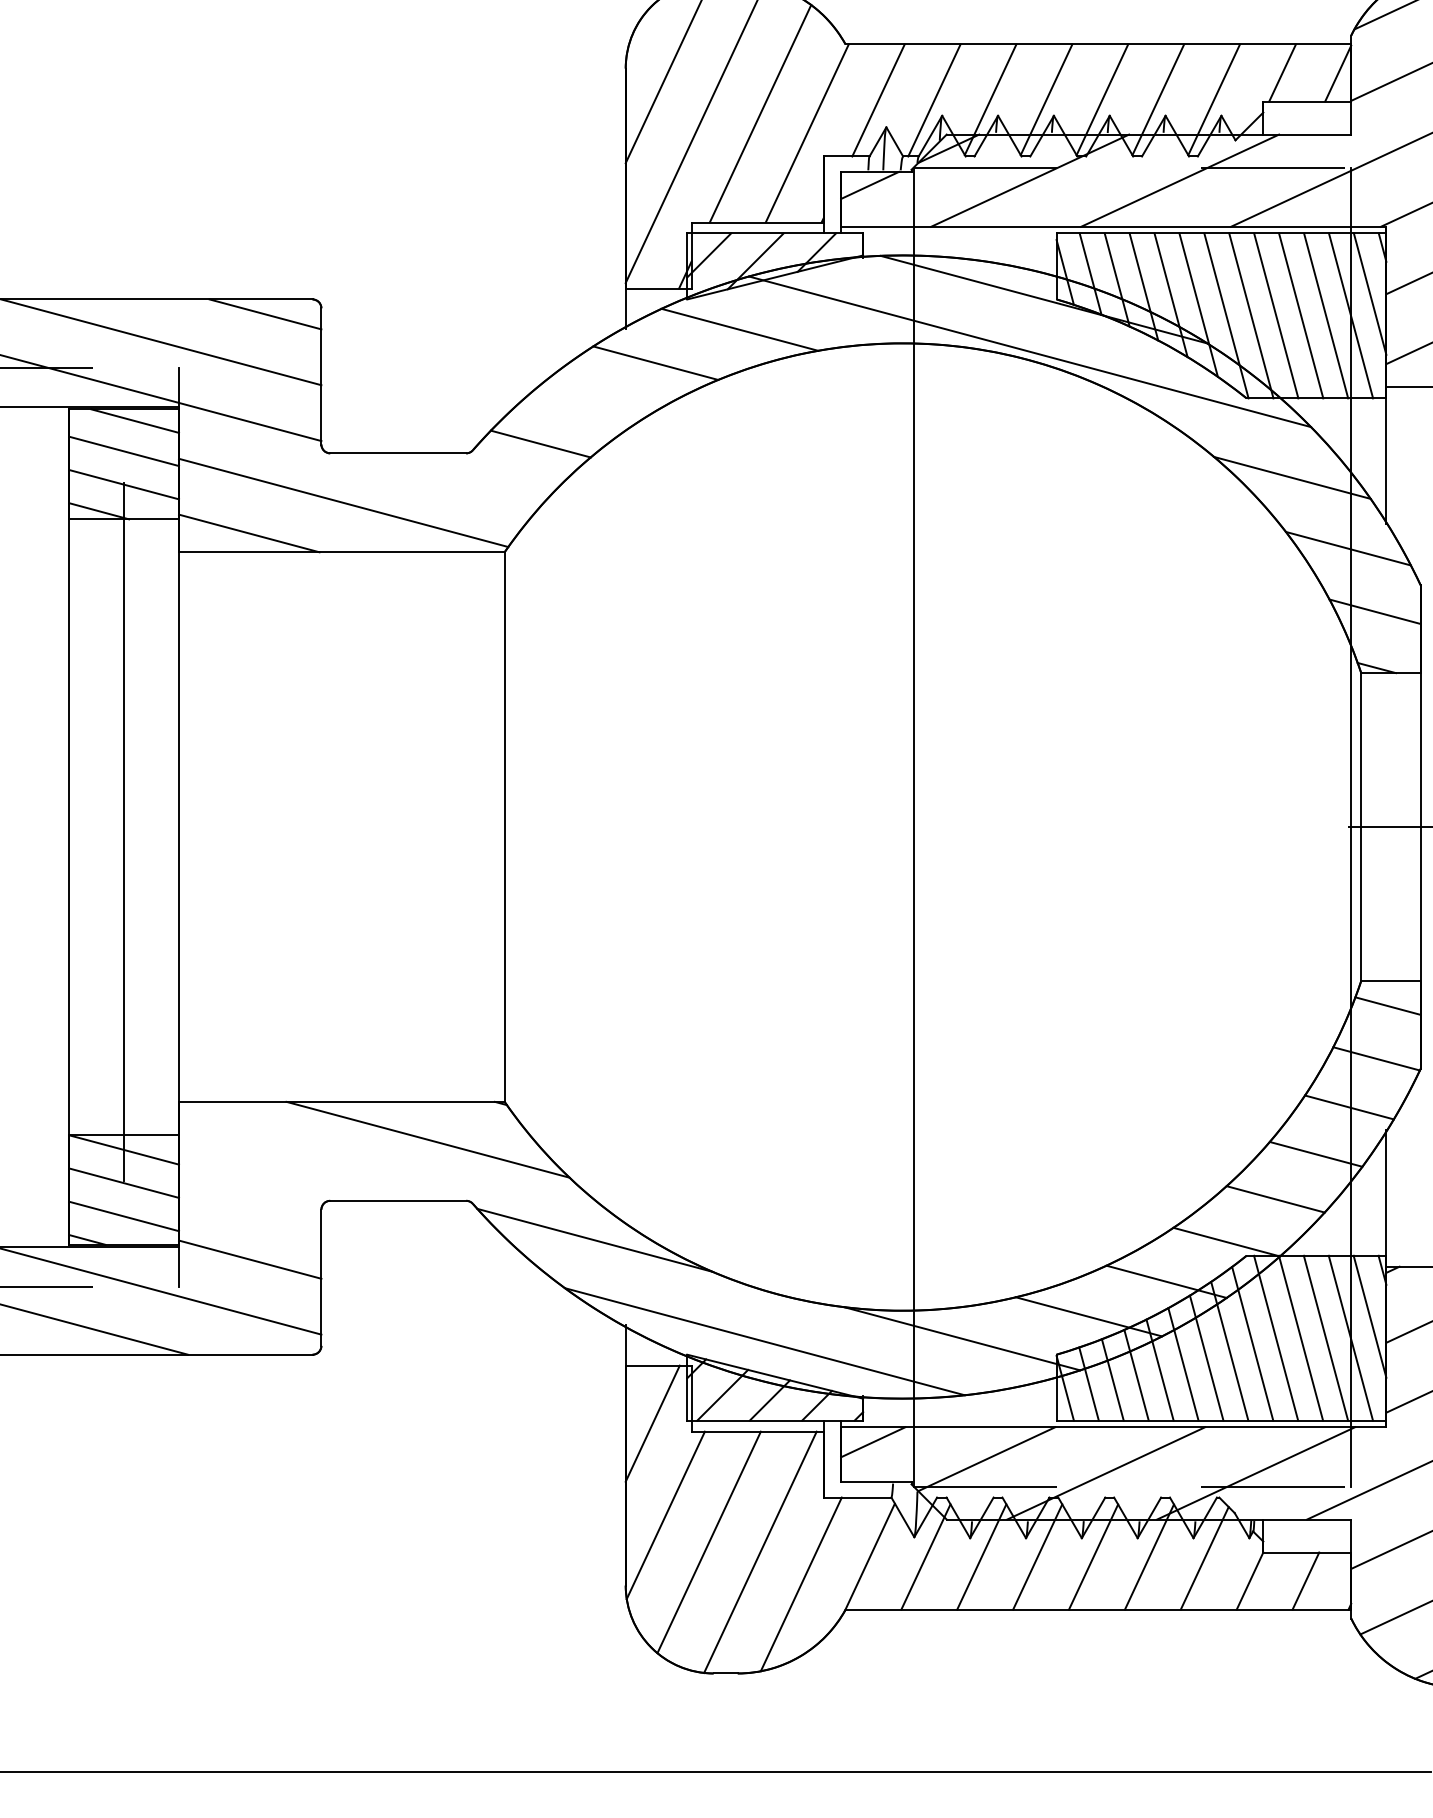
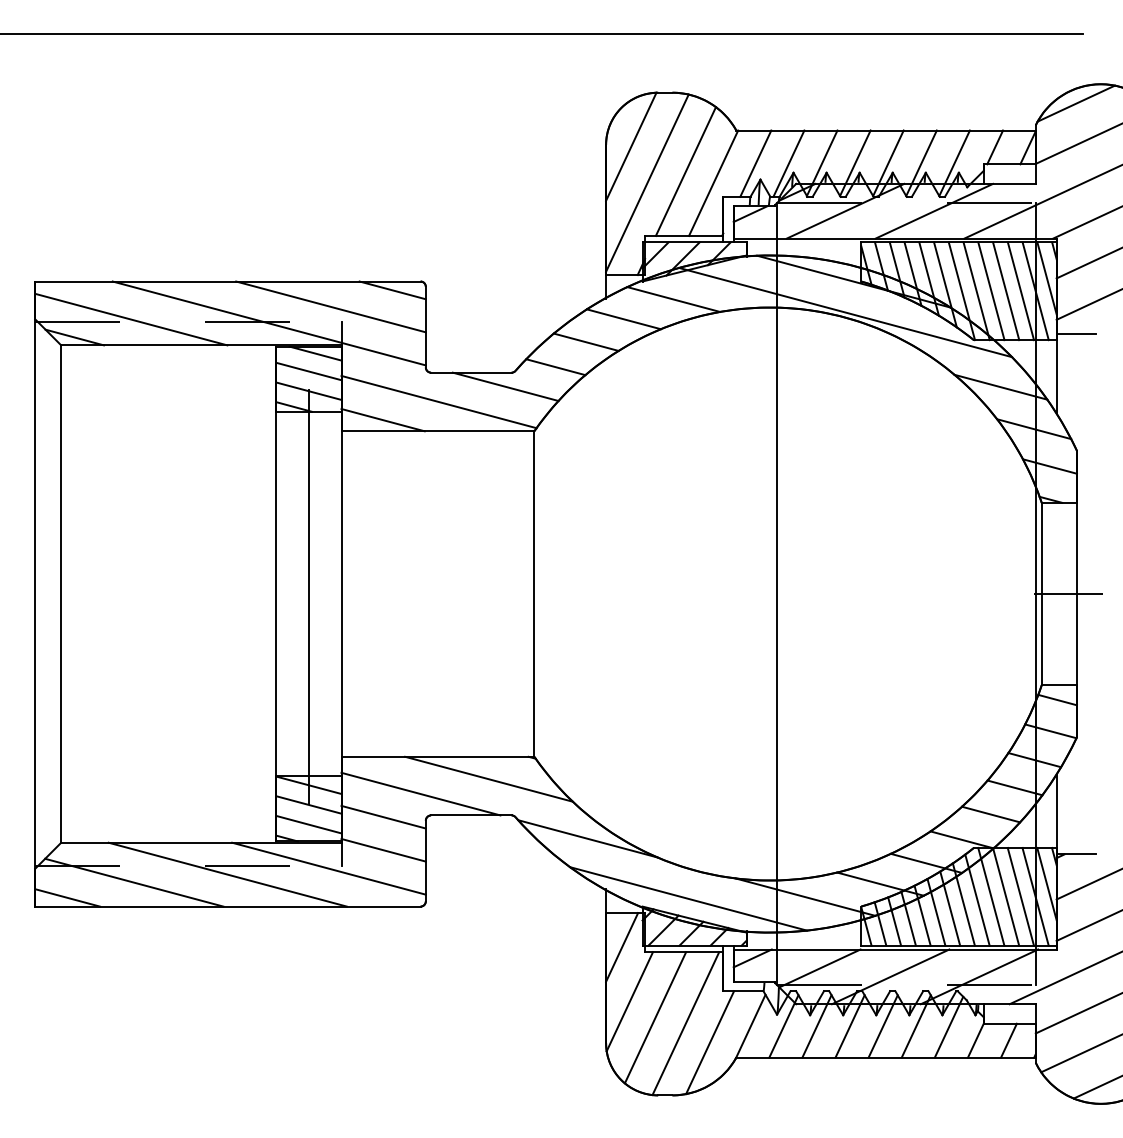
line: (590, 400) -> (585, 341), added
line: (455, 476) -> (505, 386), added
line: (312, 1163) -> (420, 793), added
line: (249, 1202) -> (383, 816), added

